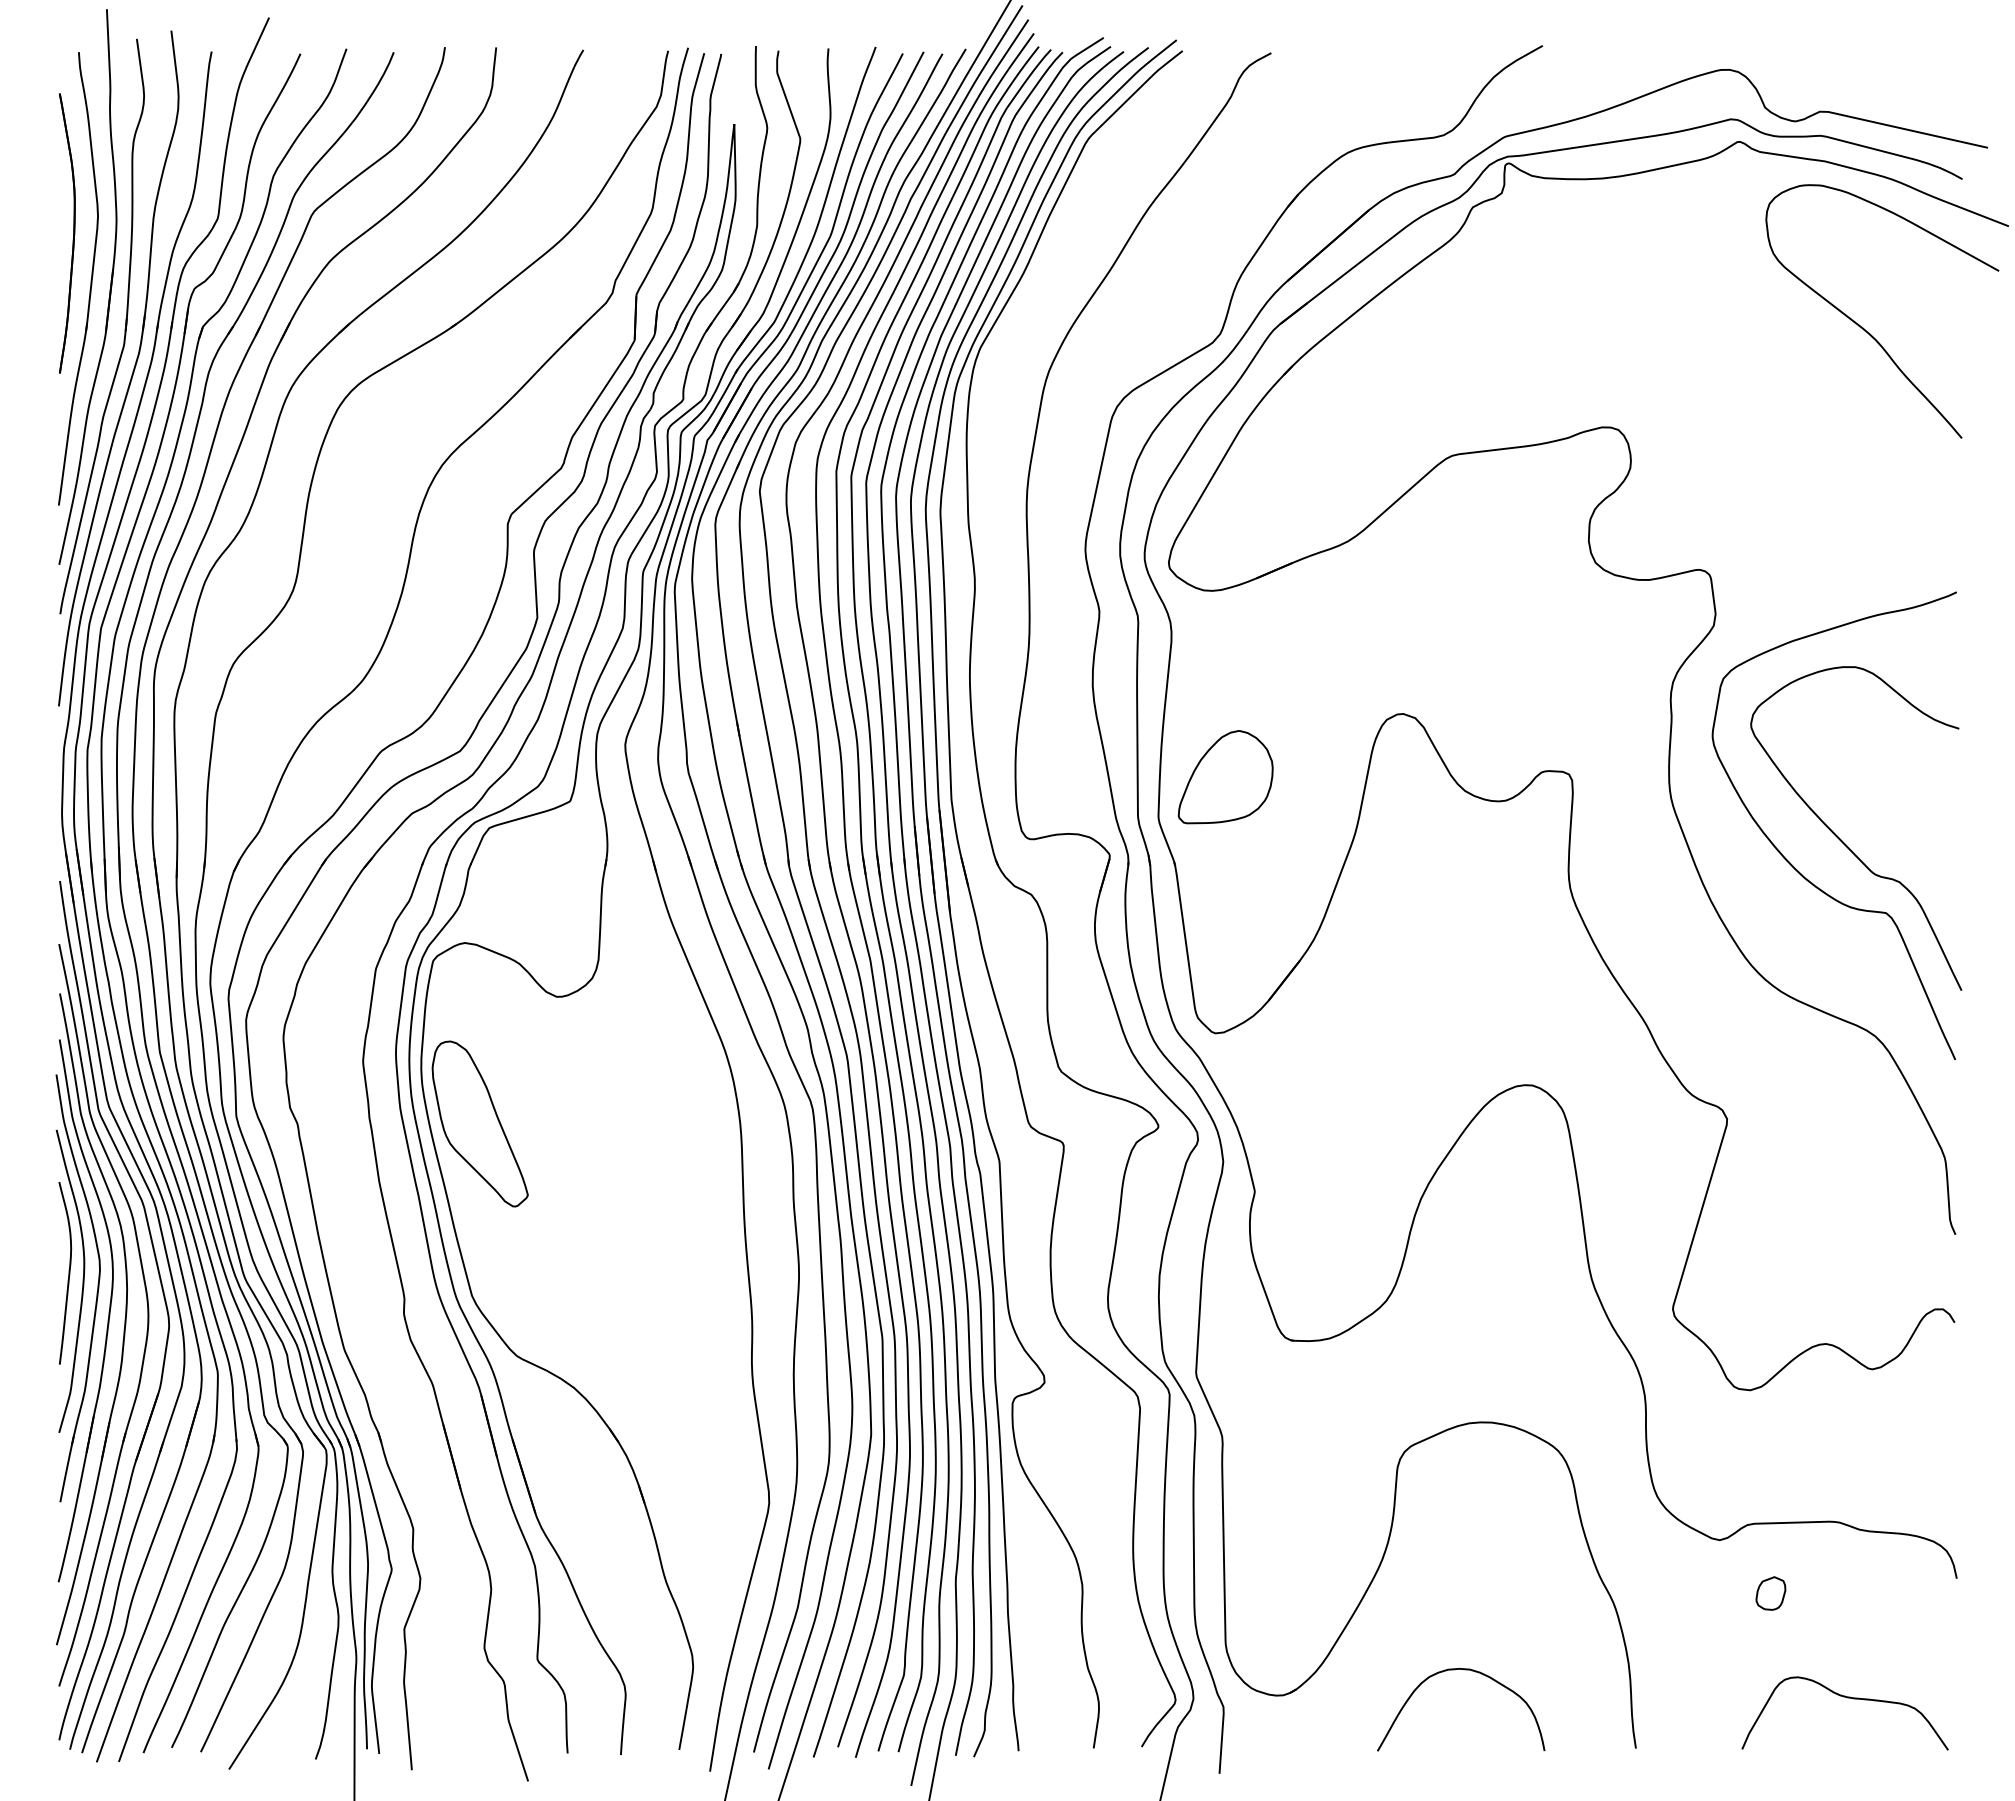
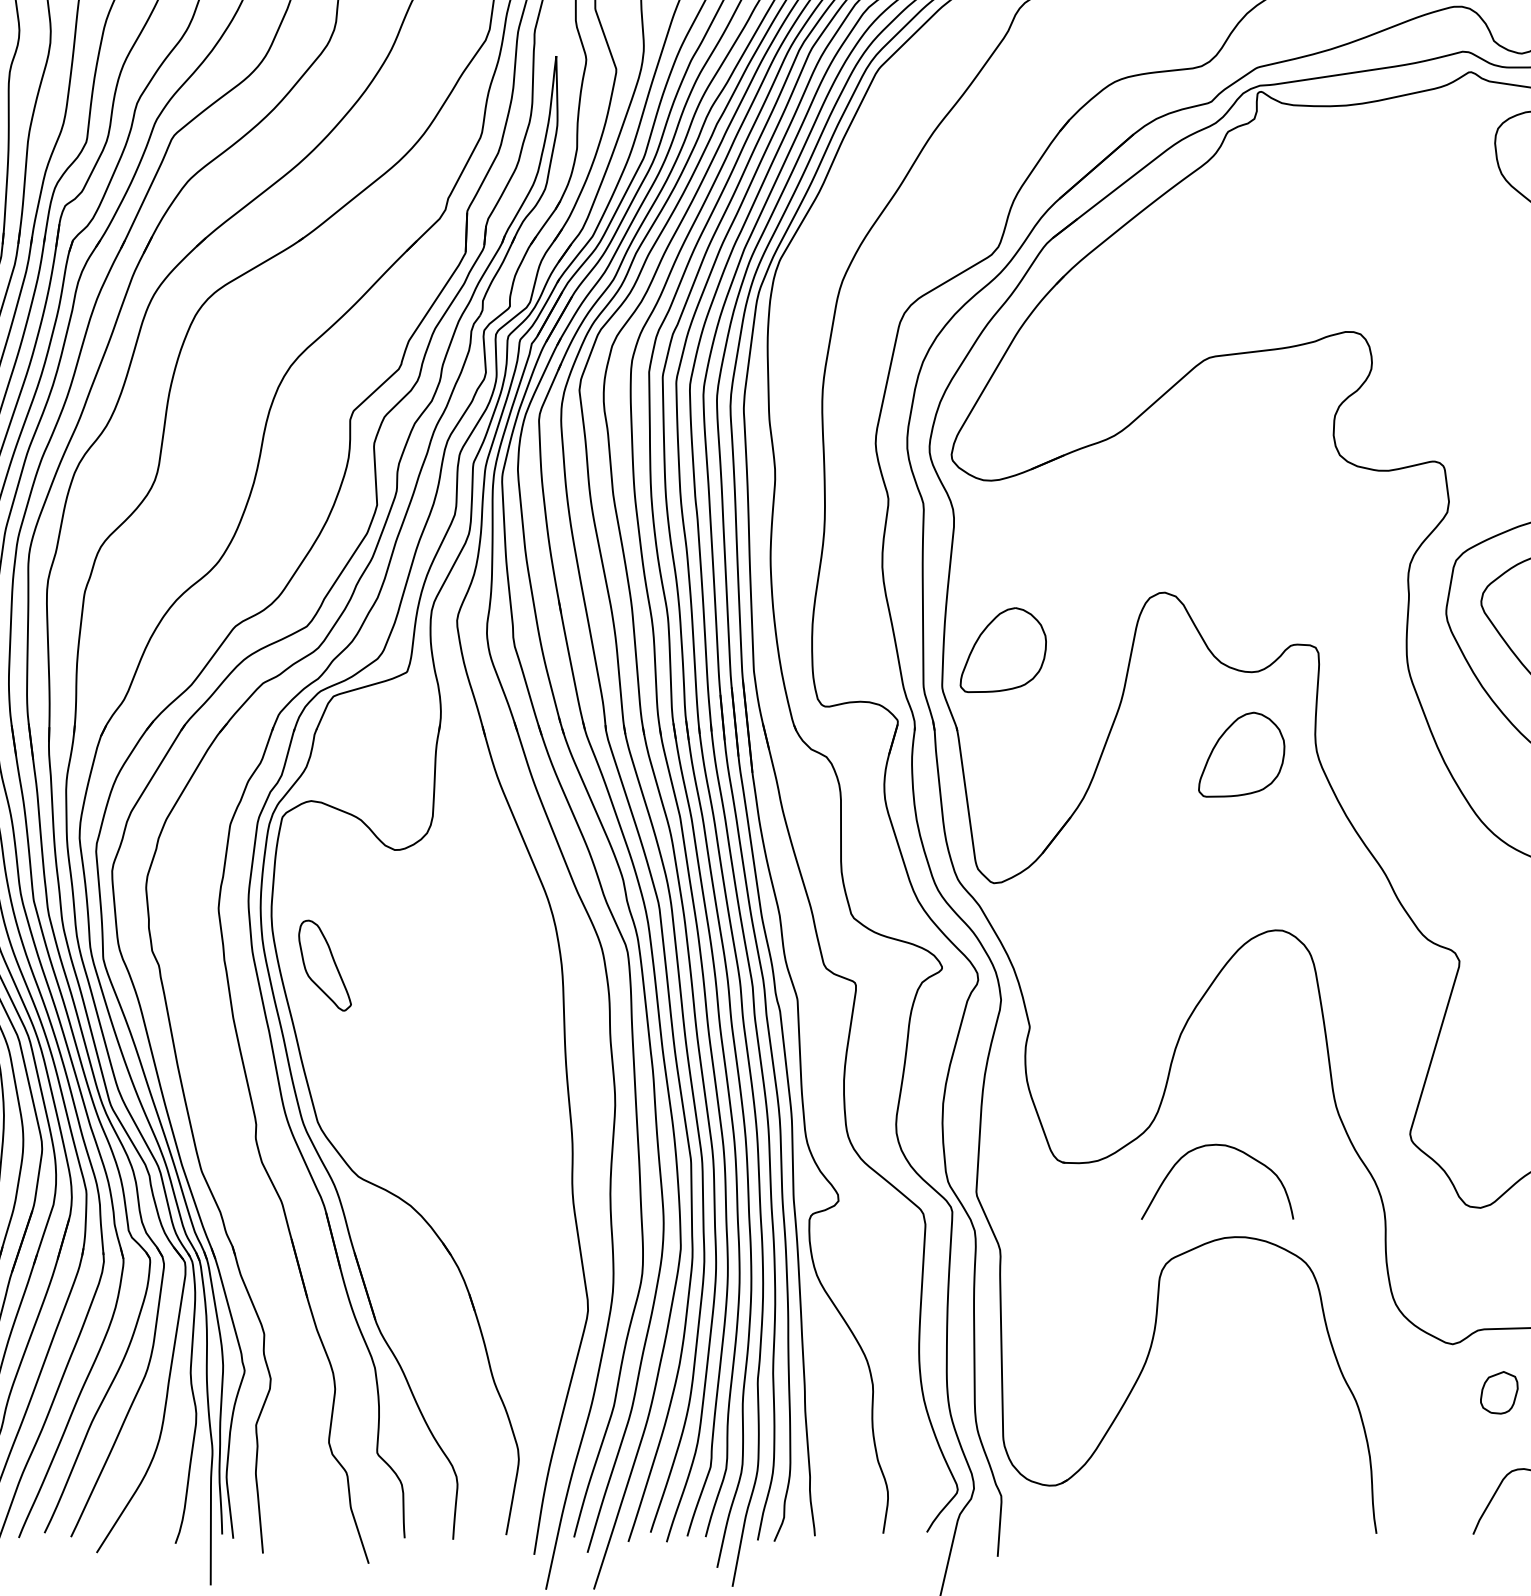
part: (1487, 892) -> (1241, 755), added
part: (479, 1123) -> (324, 965), size x0.6
part: (1770, 1593) -> (1498, 1392), size x1.4
curve: (1464, 1670) -> (1220, 1146), moved

